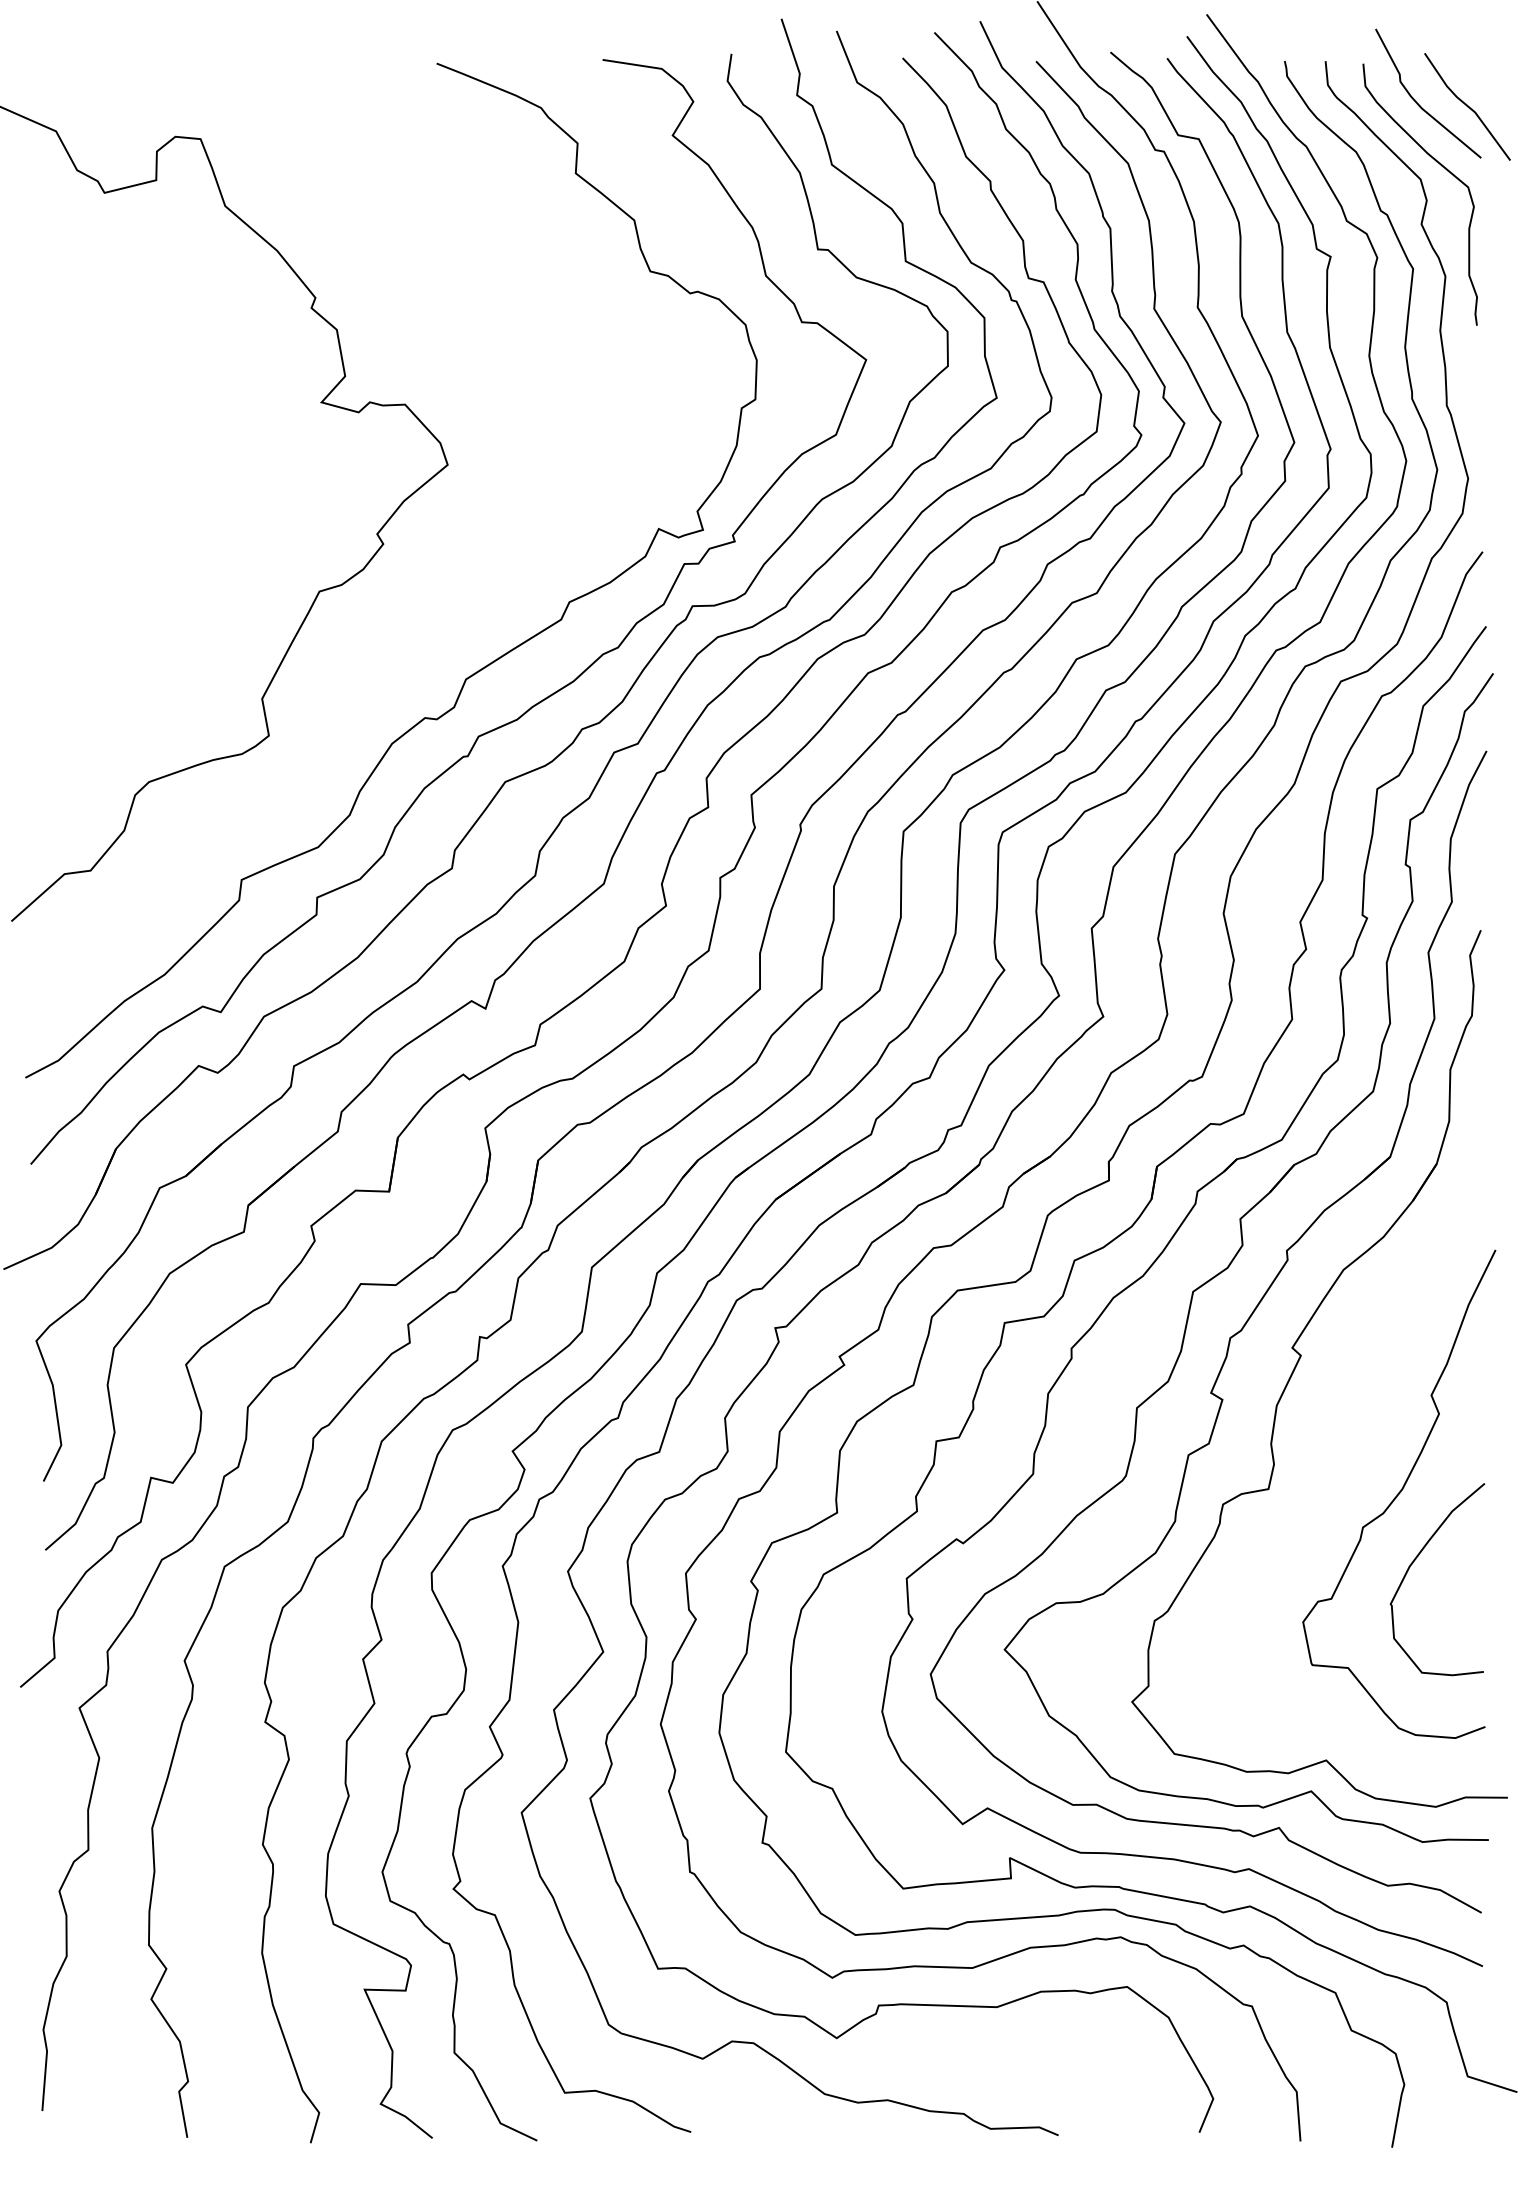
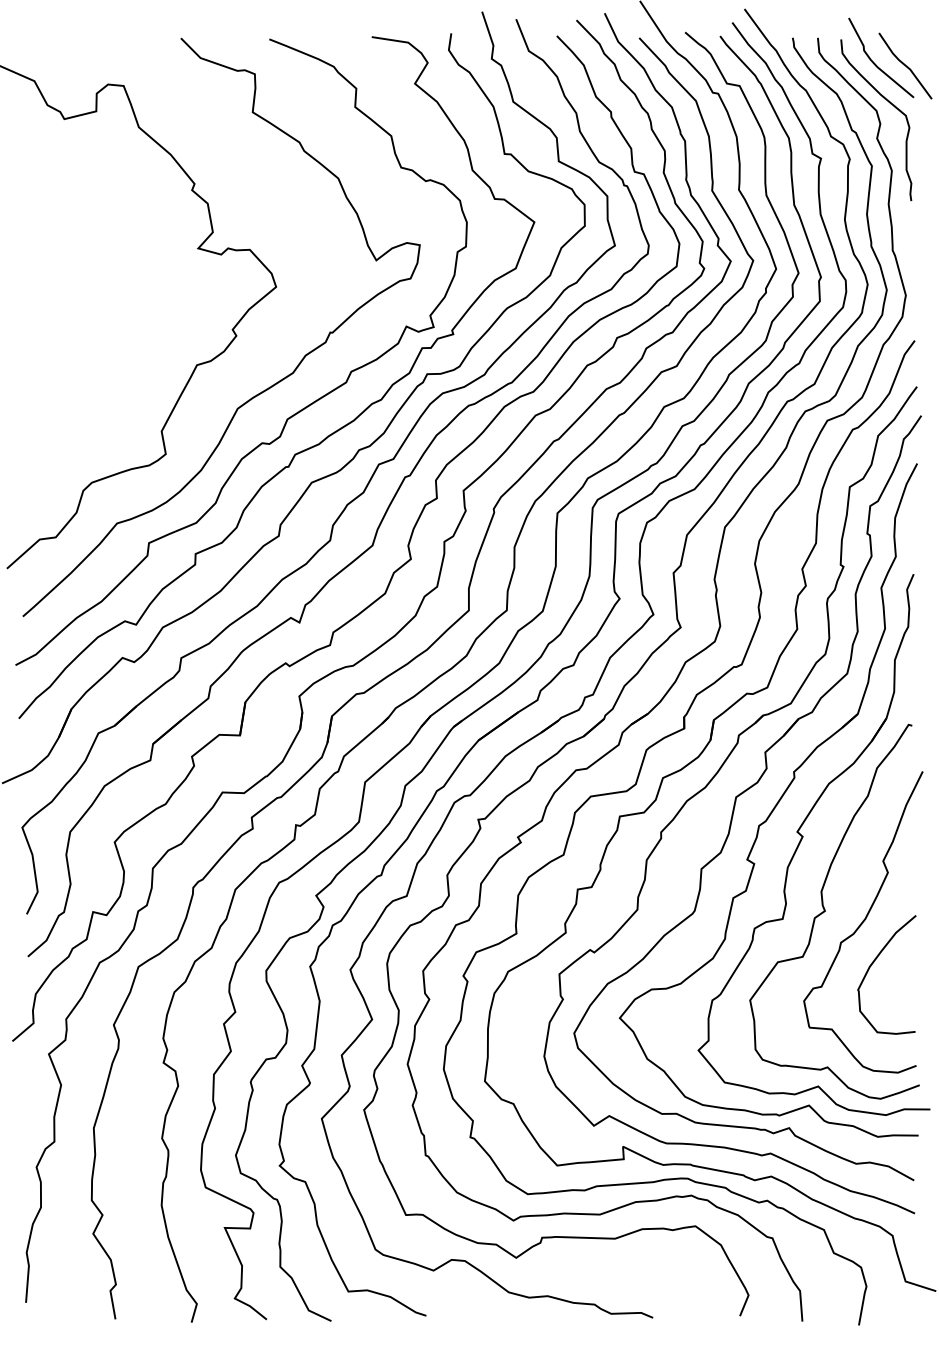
curve: (420, 635) -> (259, 392), added
curve: (1337, 1476) -> (825, 911), added

